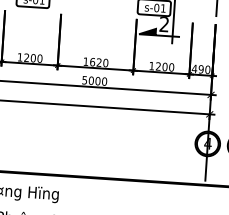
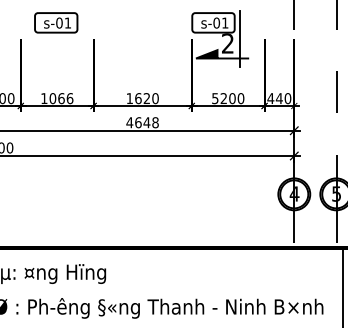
text: (33, 58) -> (61, 98), 1200 -> 1066
text: (152, 66) -> (215, 98), 1200 -> 5200
text: (200, 69) -> (278, 98), 490 -> 440
text: (94, 80) -> (142, 122), 5000 -> 4648

